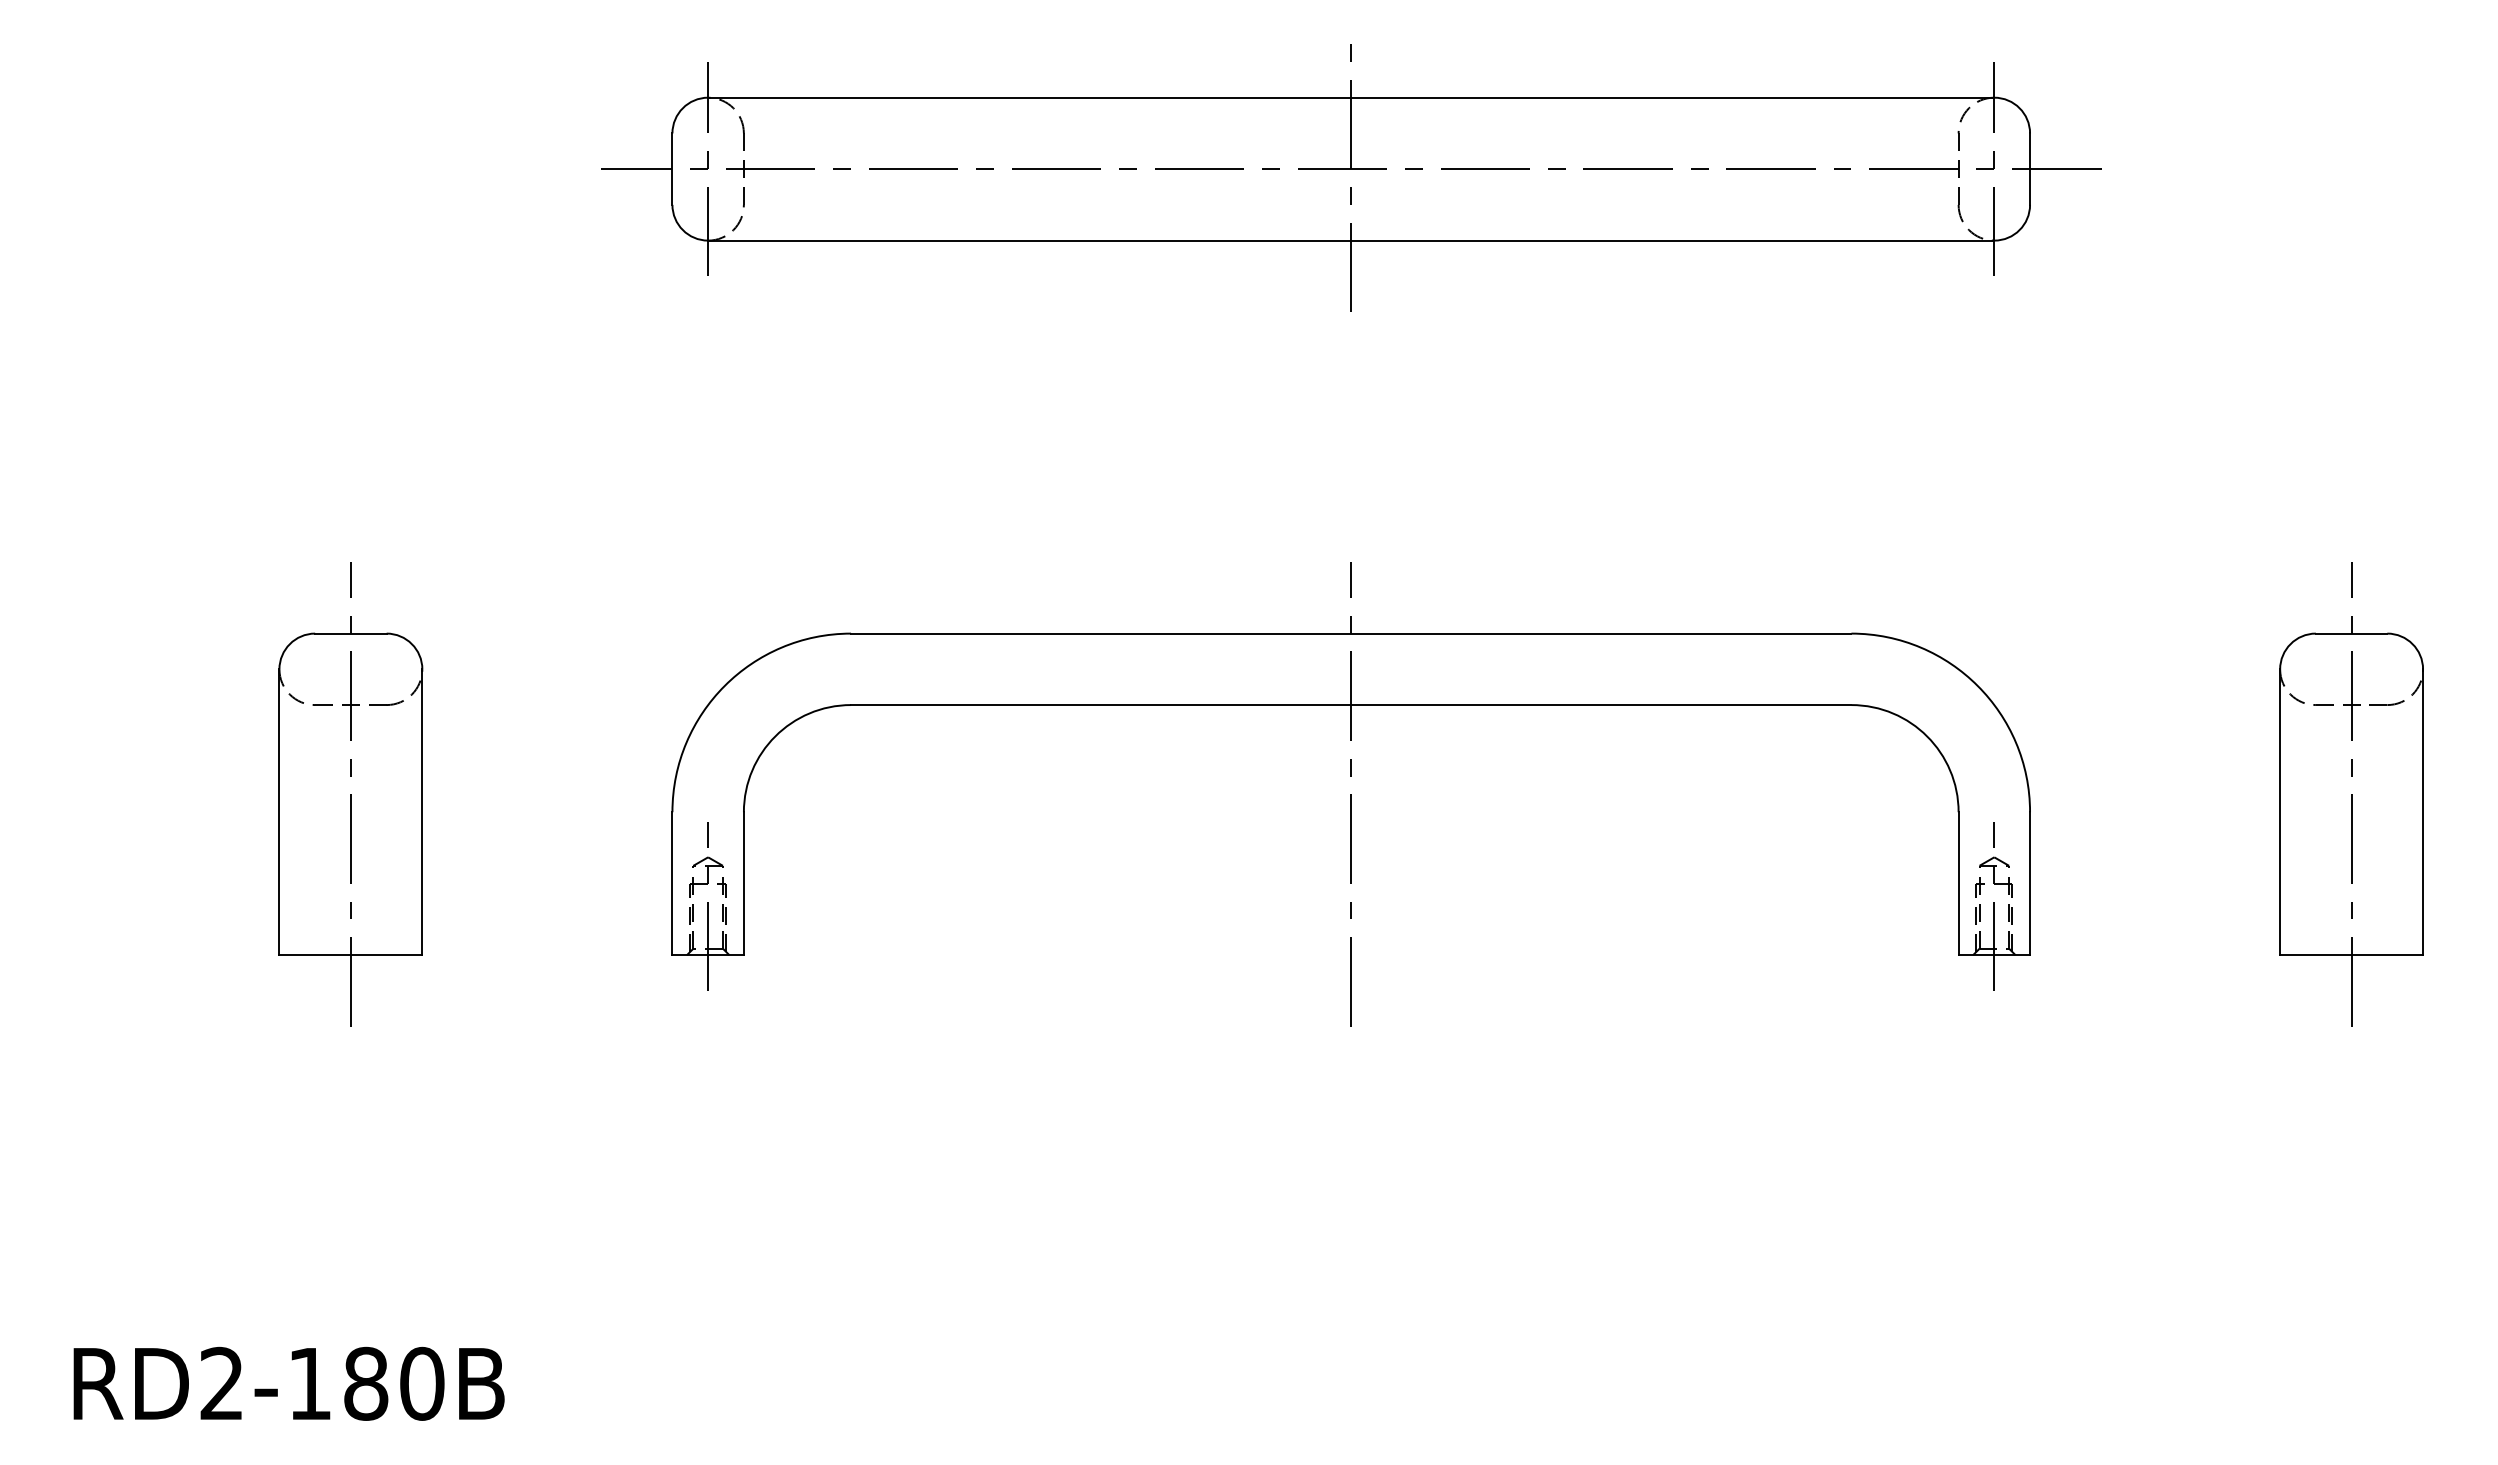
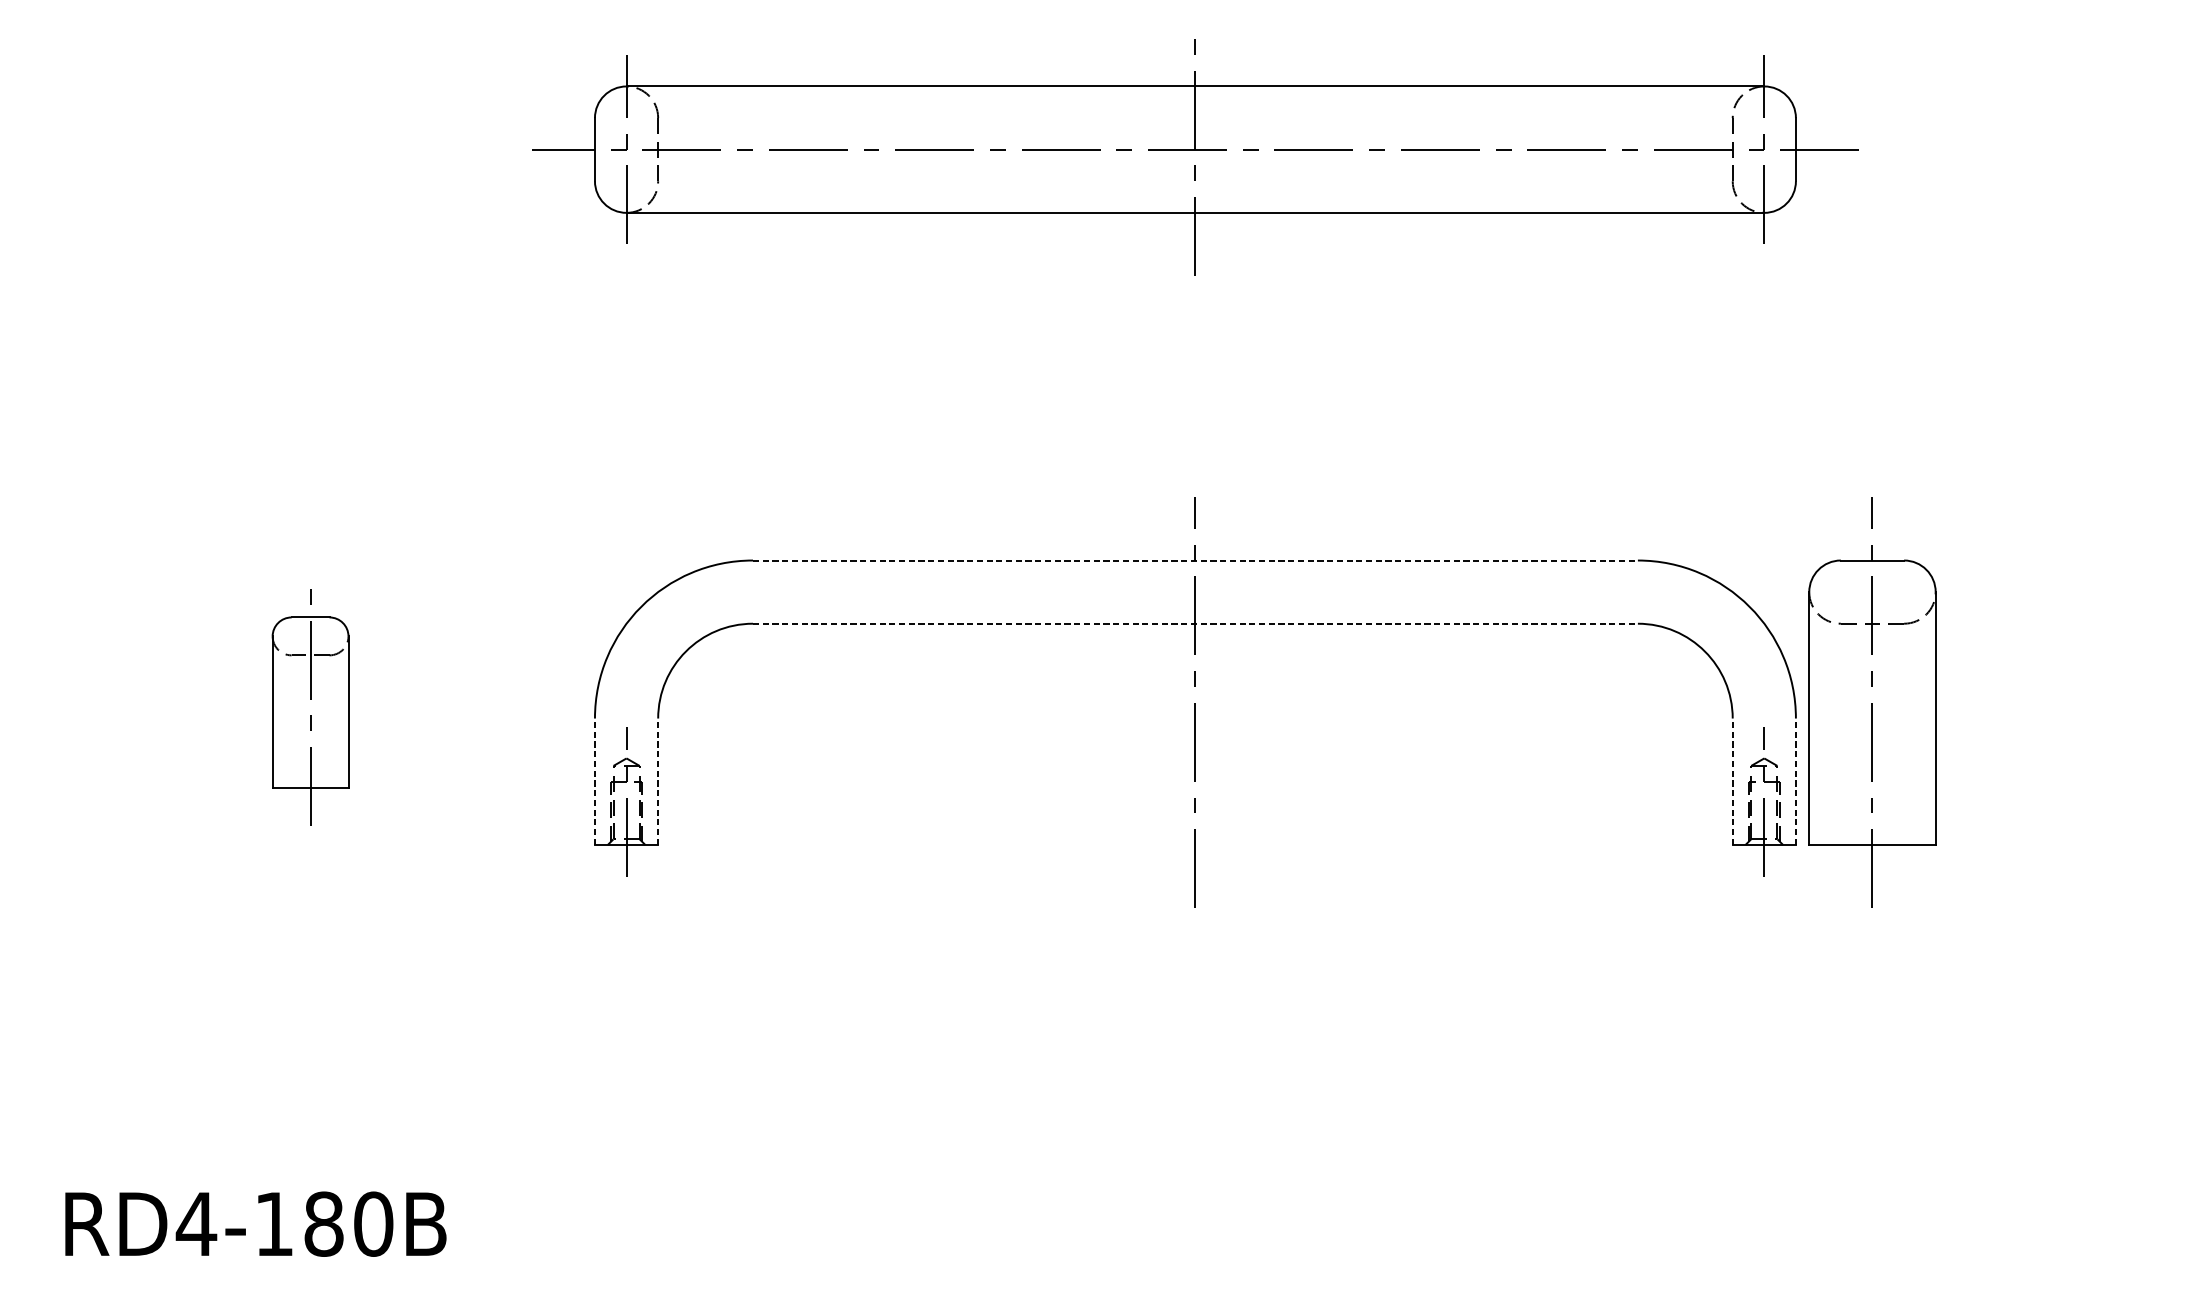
line: (1351, 633) -> (1195, 560), solid -> dashed
line: (1351, 705) -> (1195, 624), solid -> dashed
part: (350, 794) -> (310, 702), size x0.6
part: (2351, 794) -> (1872, 702), moved
line: (672, 883) -> (595, 781), solid -> dashed
line: (743, 883) -> (657, 781), solid -> dashed
line: (1958, 883) -> (1732, 781), solid -> dashed
line: (2030, 883) -> (1796, 781), solid -> dashed
text: (221, 1382) -> (196, 1222), RD2-180B -> RD4-180B

